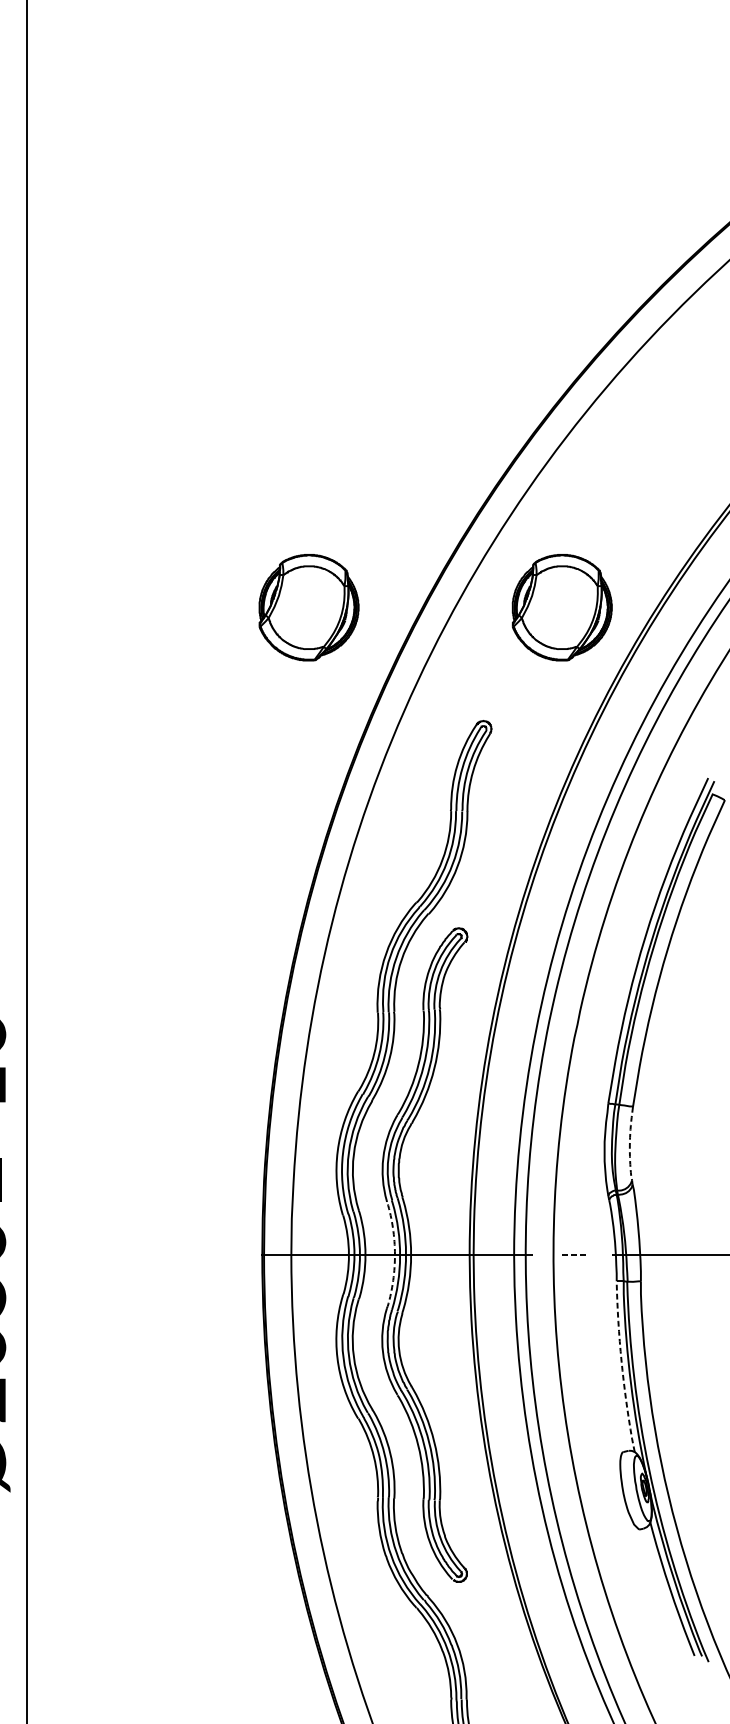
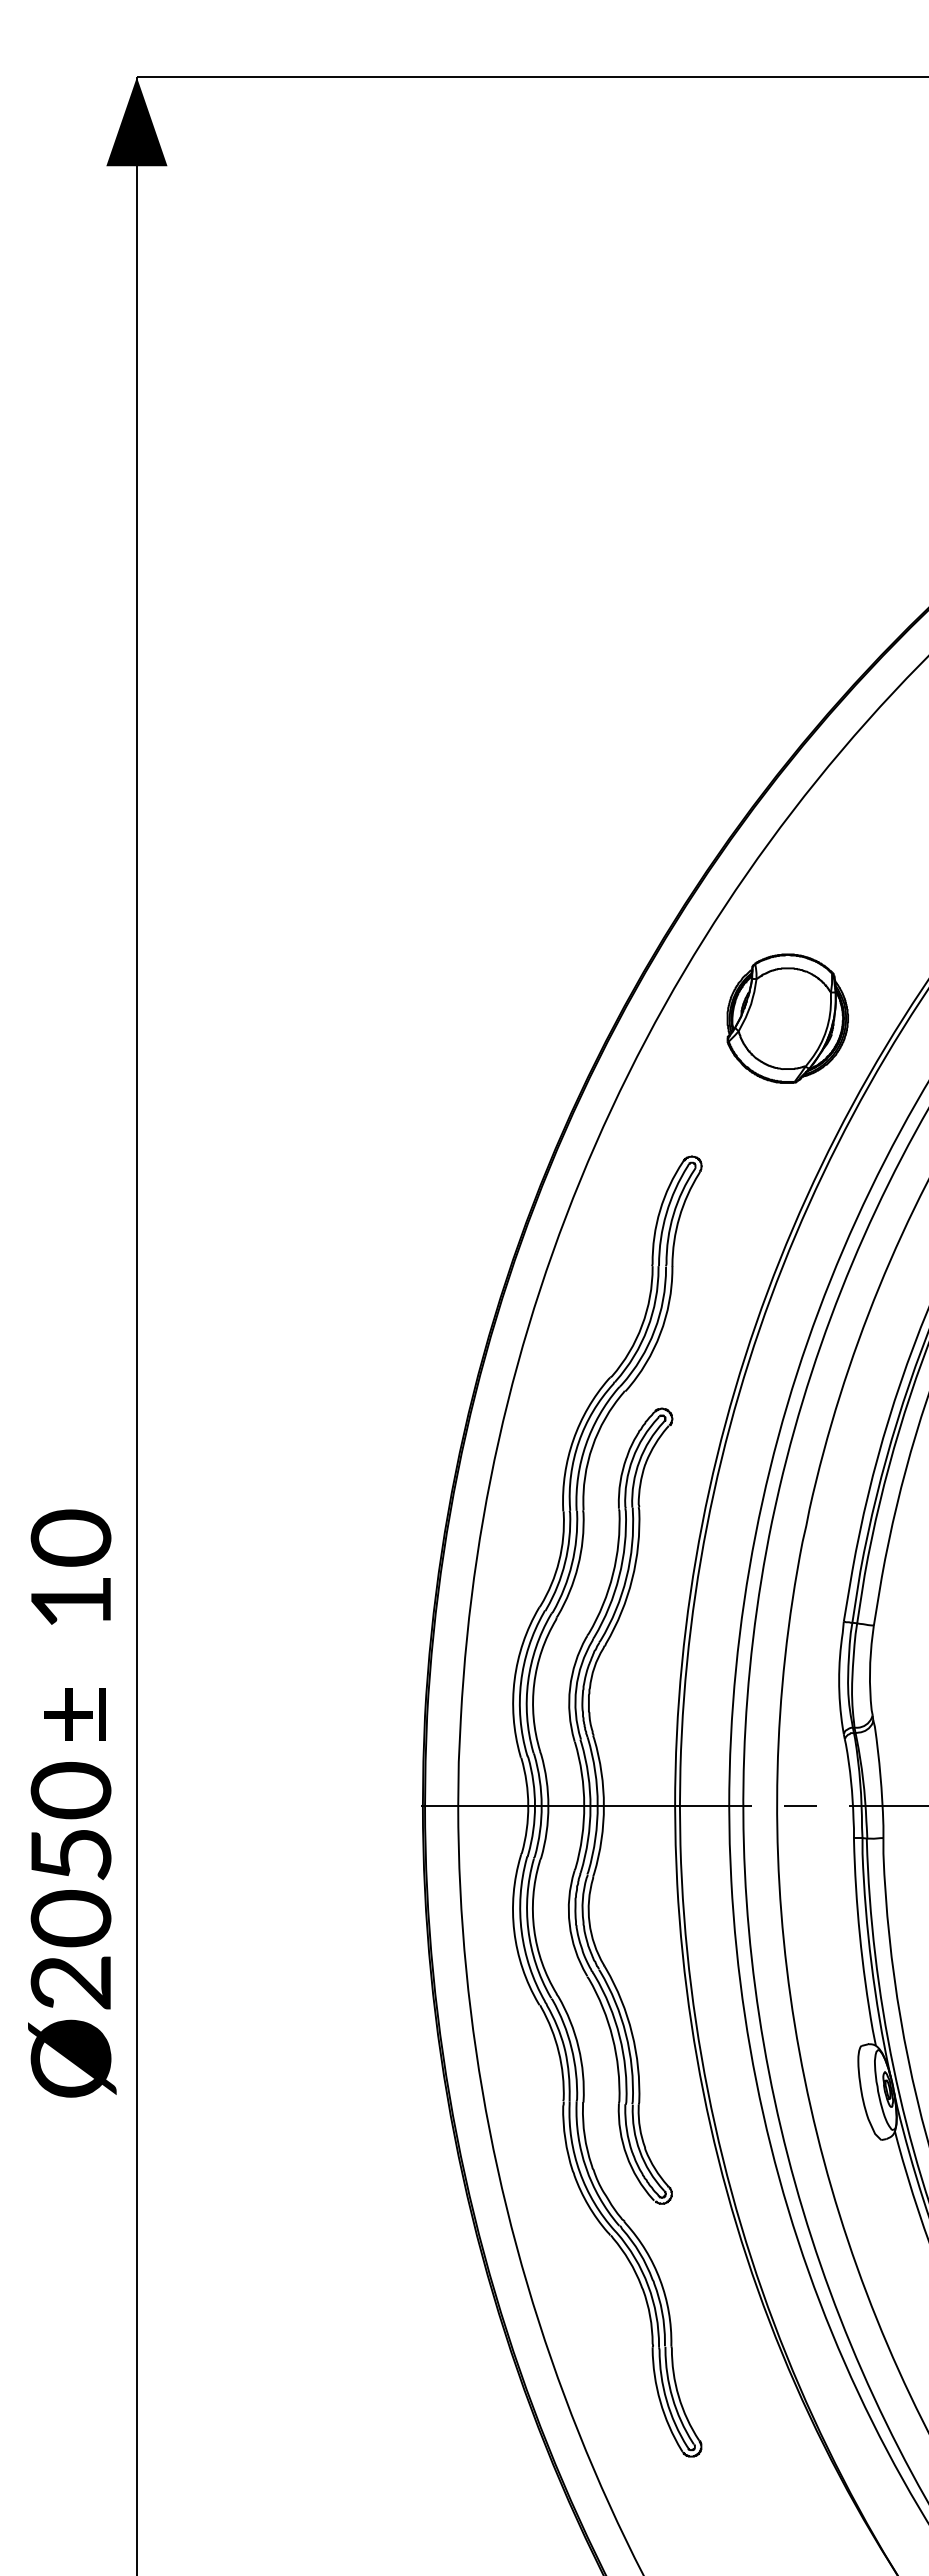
part: (308, 607) -> (479, 1018), removed
line: (630, 1144) -> (870, 1671), dashed -> solid
line: (395, 1254) -> (584, 1805), dashed -> solid
line: (571, 1255) -> (799, 1806), dashed -> solid
line: (622, 1366) -> (860, 1941), dashed -> solid

